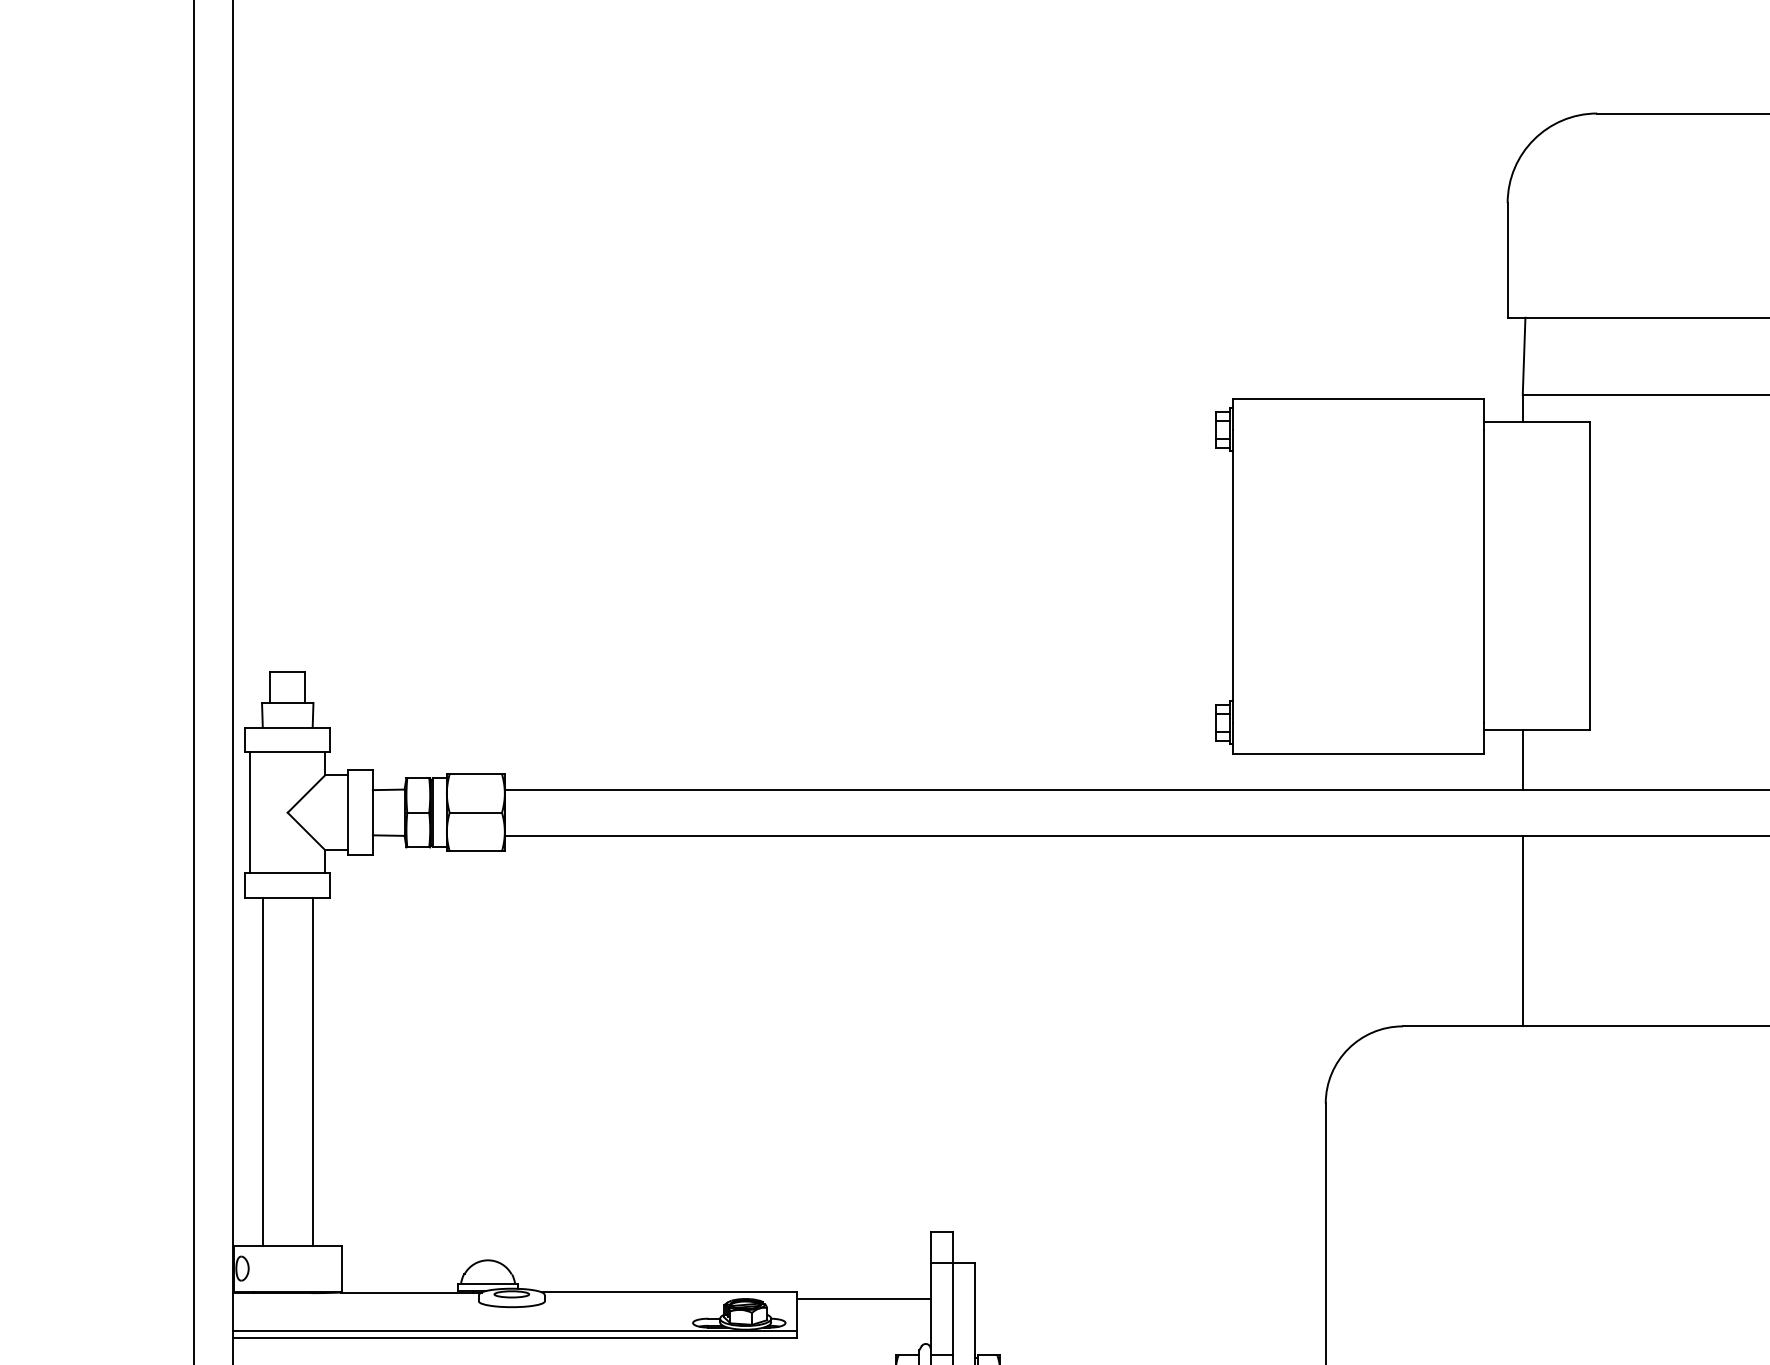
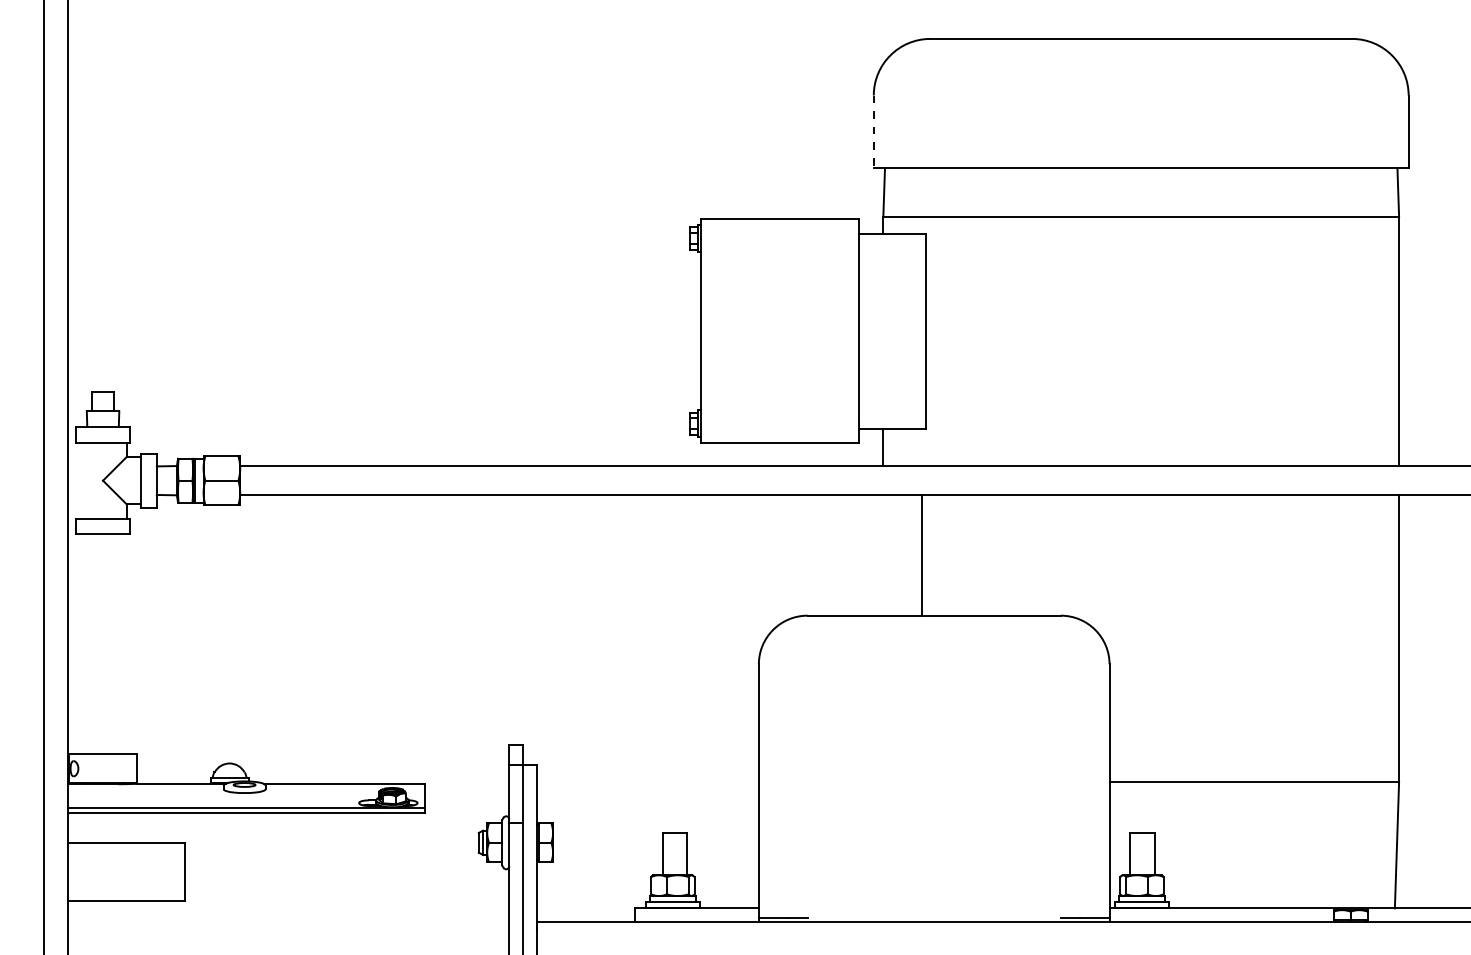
line: (1507, 261) -> (873, 132), solid -> dashed
line: (250, 812) -> (79, 480), removed
line: (1523, 931) -> (922, 555), moved
line: (263, 1072) -> (87, 644), removed
line: (312, 1072) -> (118, 644), removed
line: (862, 1299) -> (466, 788), removed

